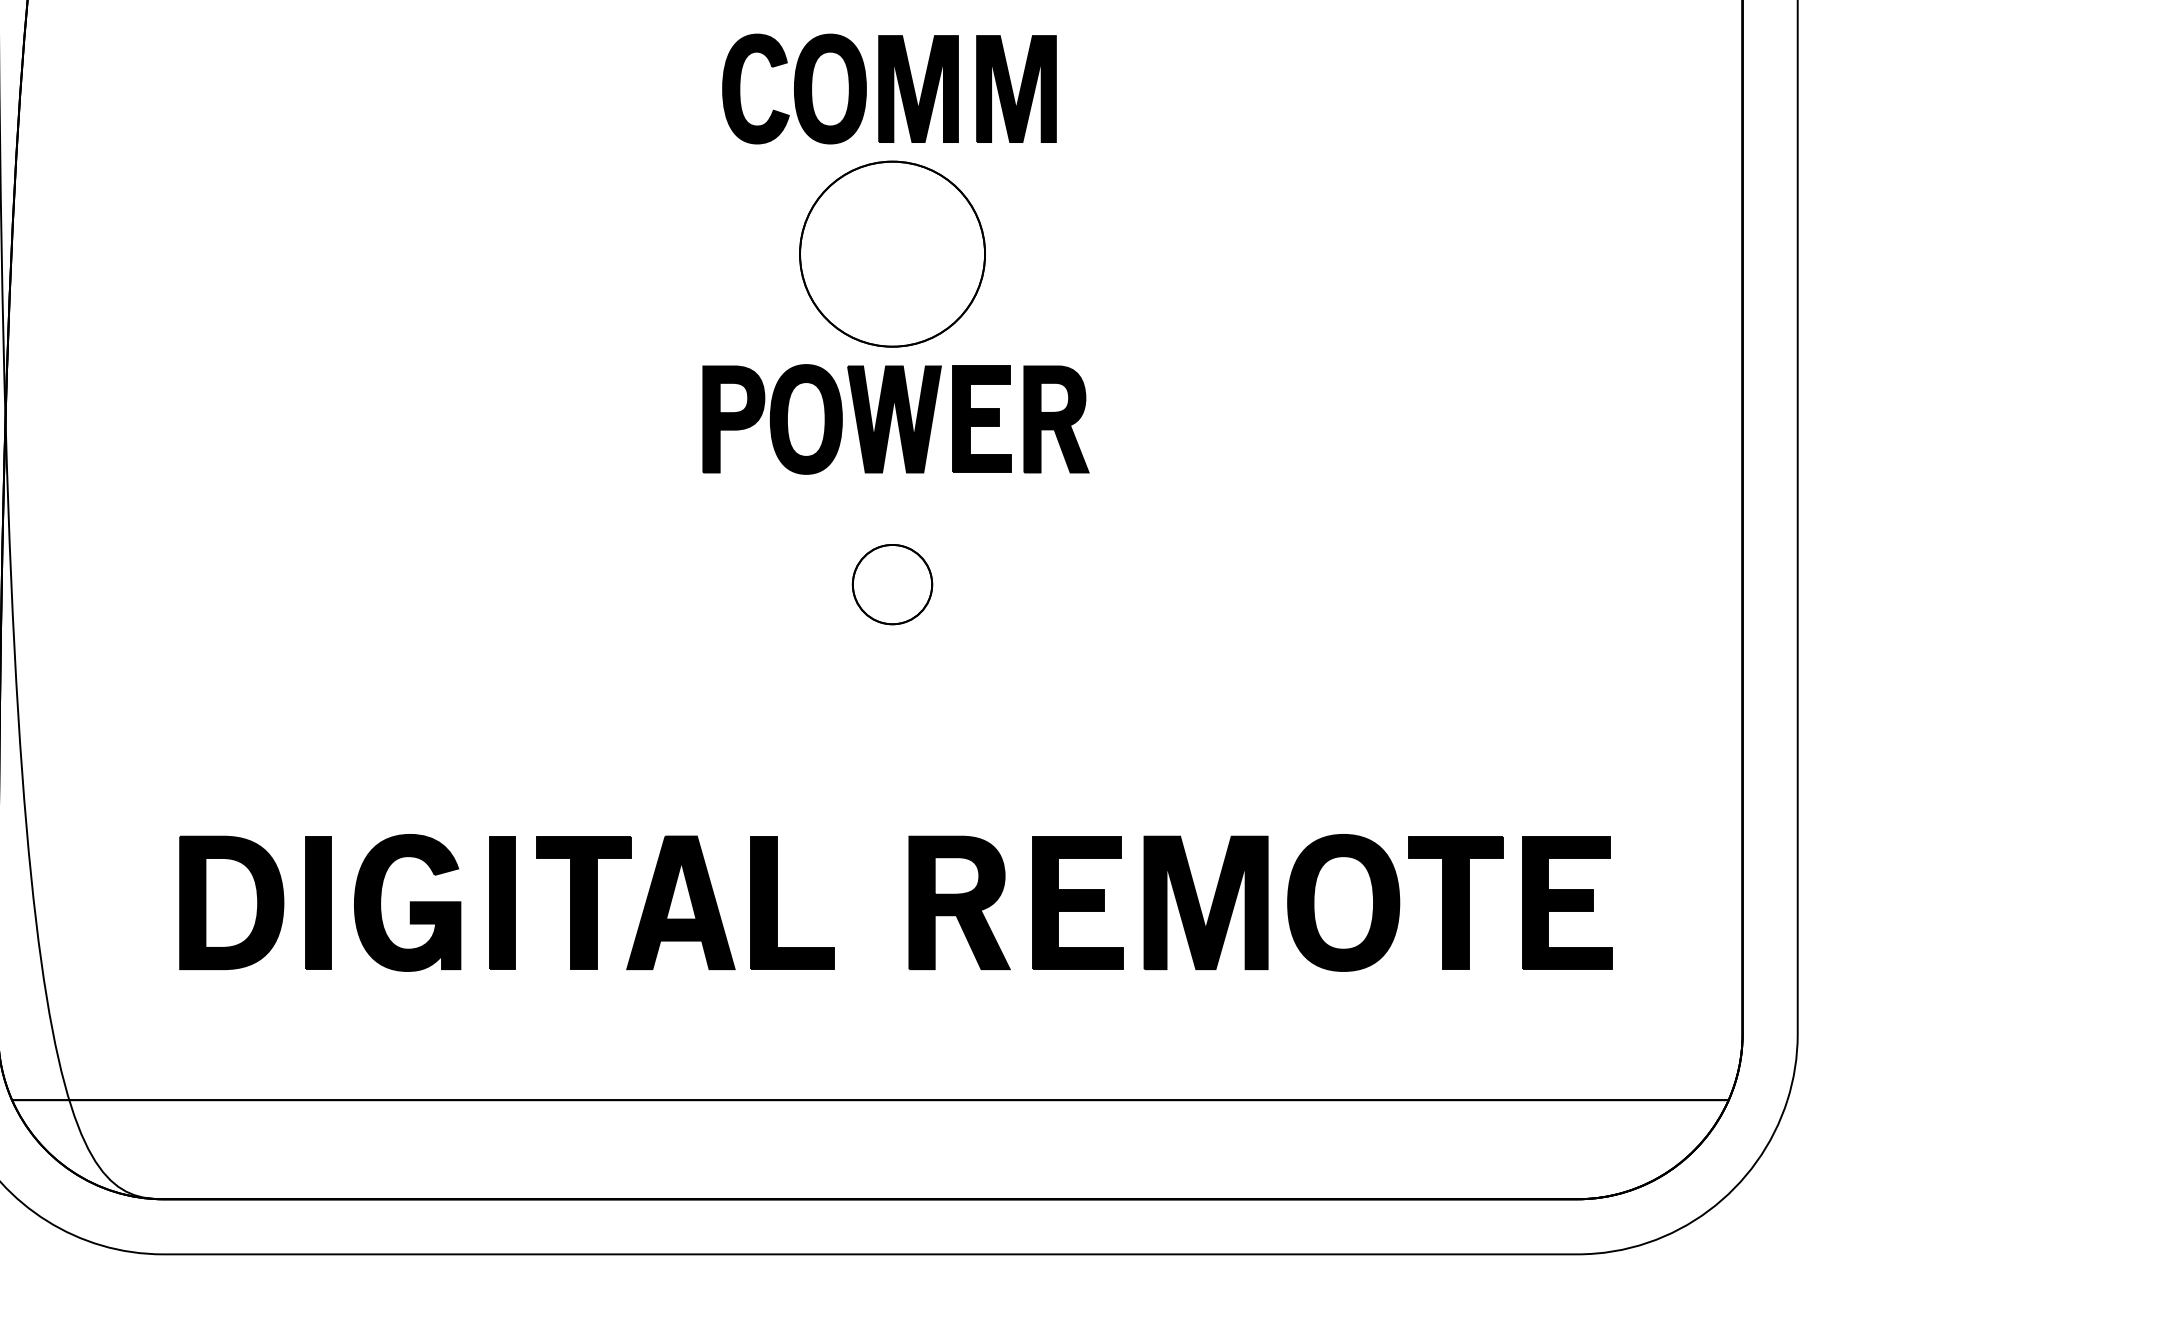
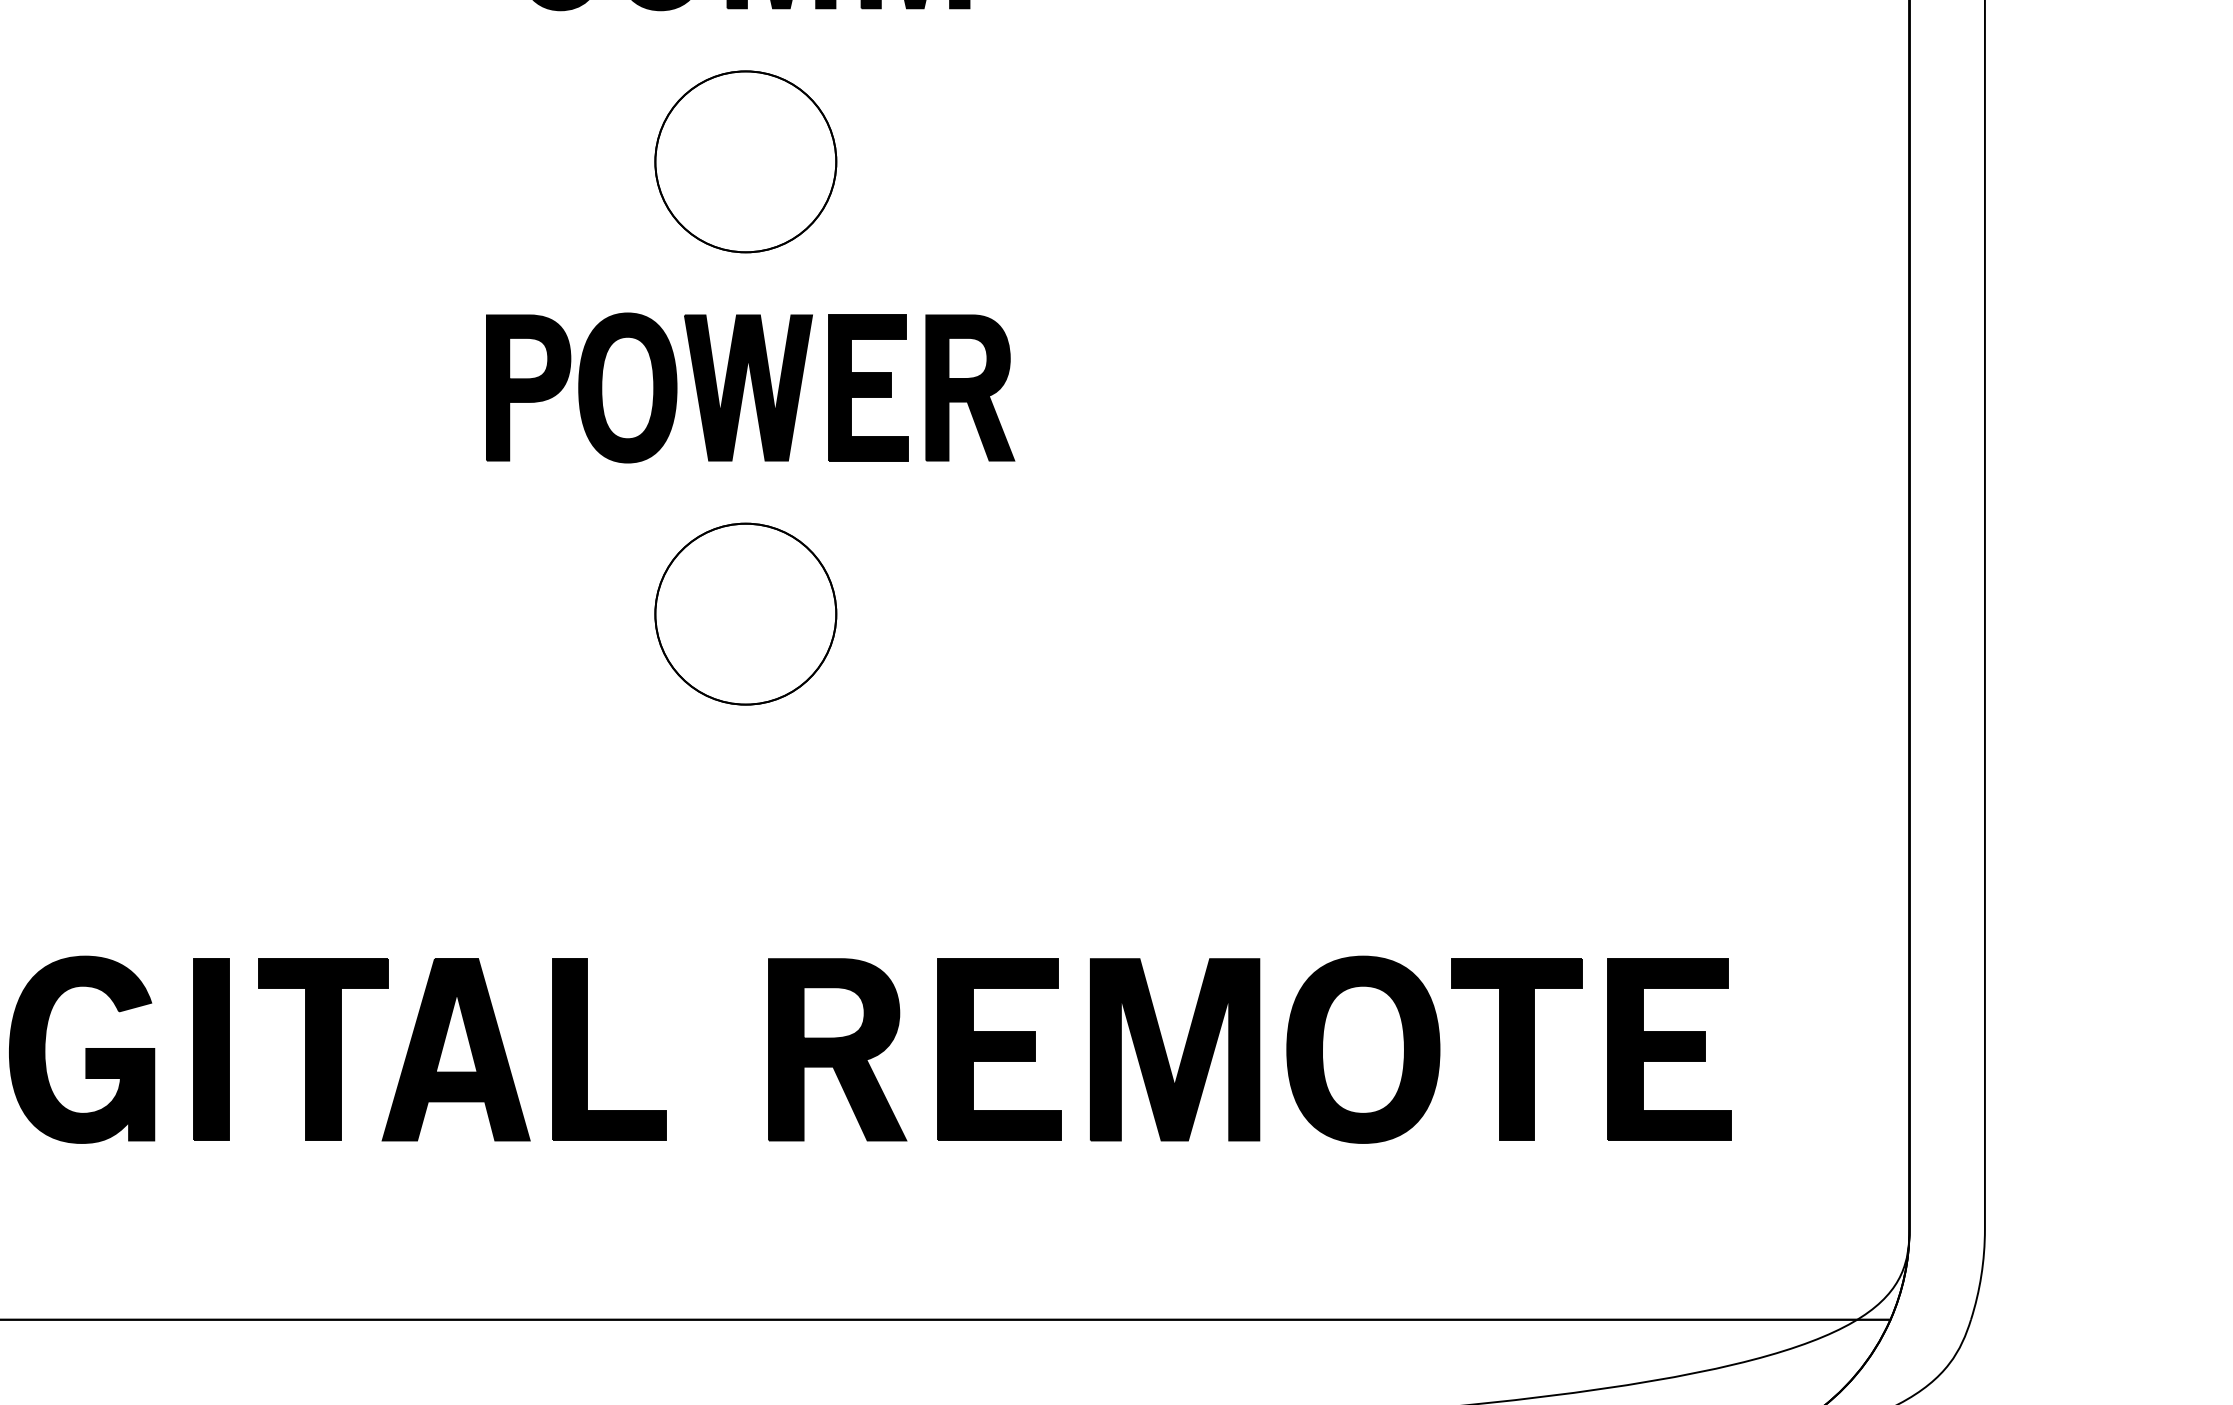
part: (892, 254) -> (745, 162), size x0.71
part: (892, 584) -> (745, 613), size x1.67

